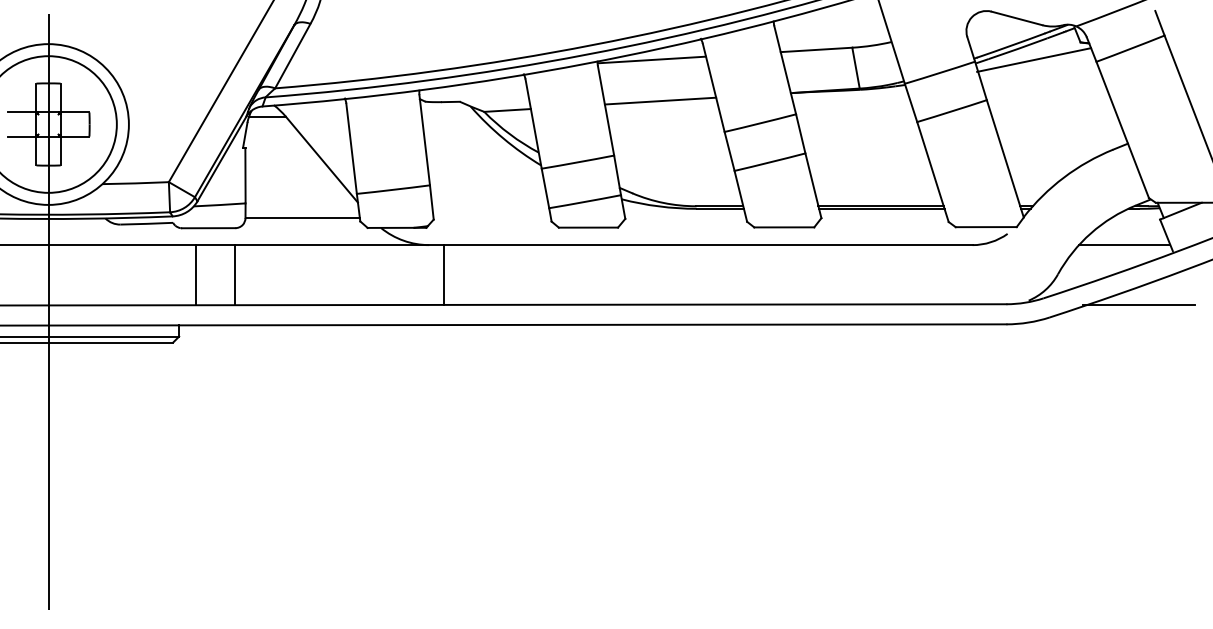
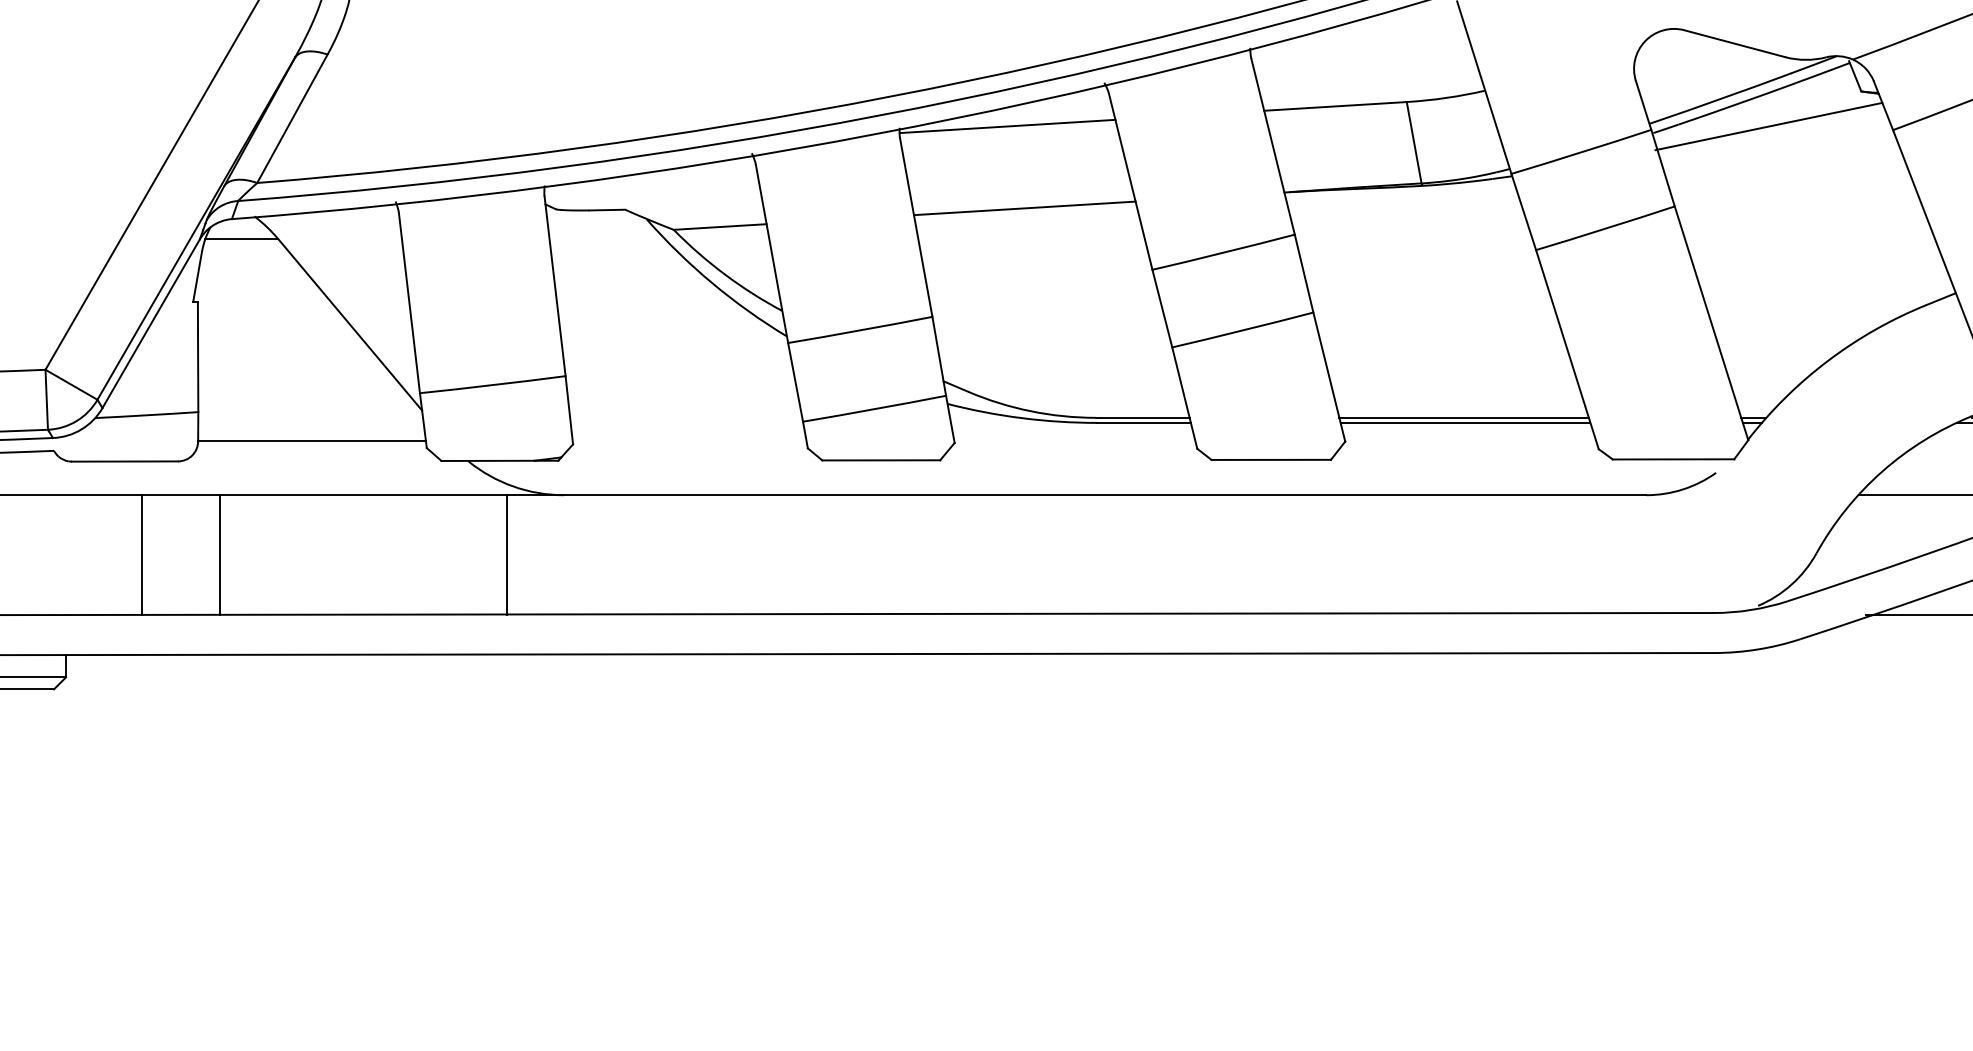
line: (195, 275) -> (142, 555), moved
line: (234, 275) -> (220, 555), moved
line: (444, 275) -> (506, 555), moved

